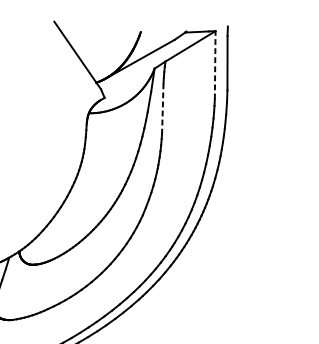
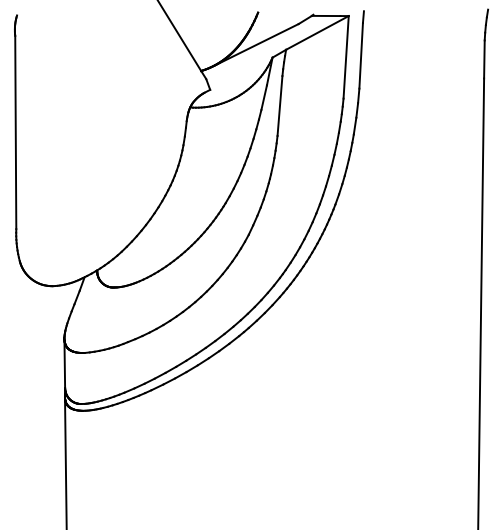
line: (215, 64) -> (346, 56), dashed -> solid
line: (162, 108) -> (279, 106), dashed -> solid

